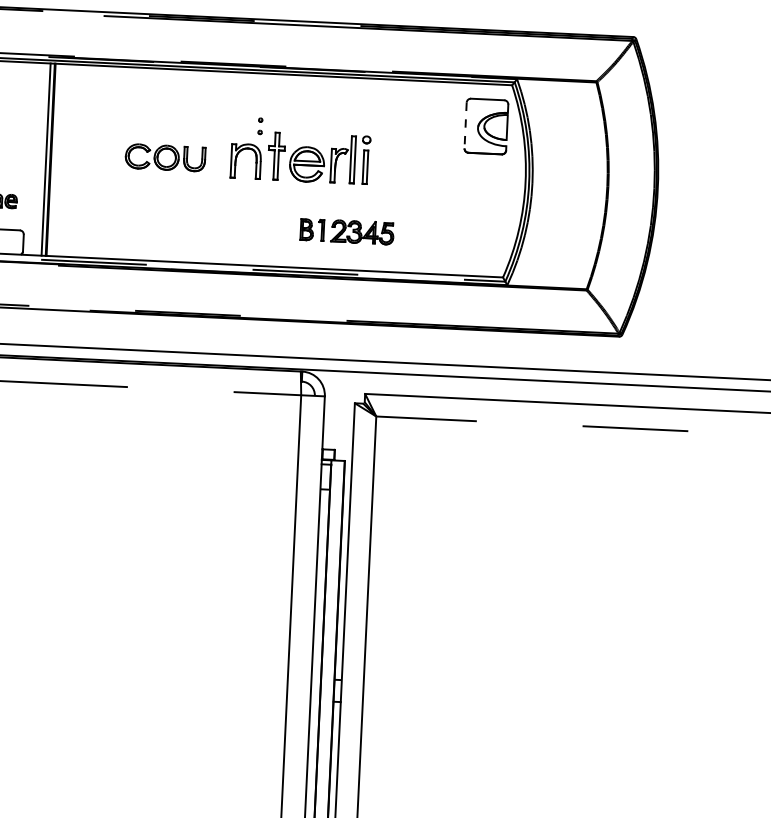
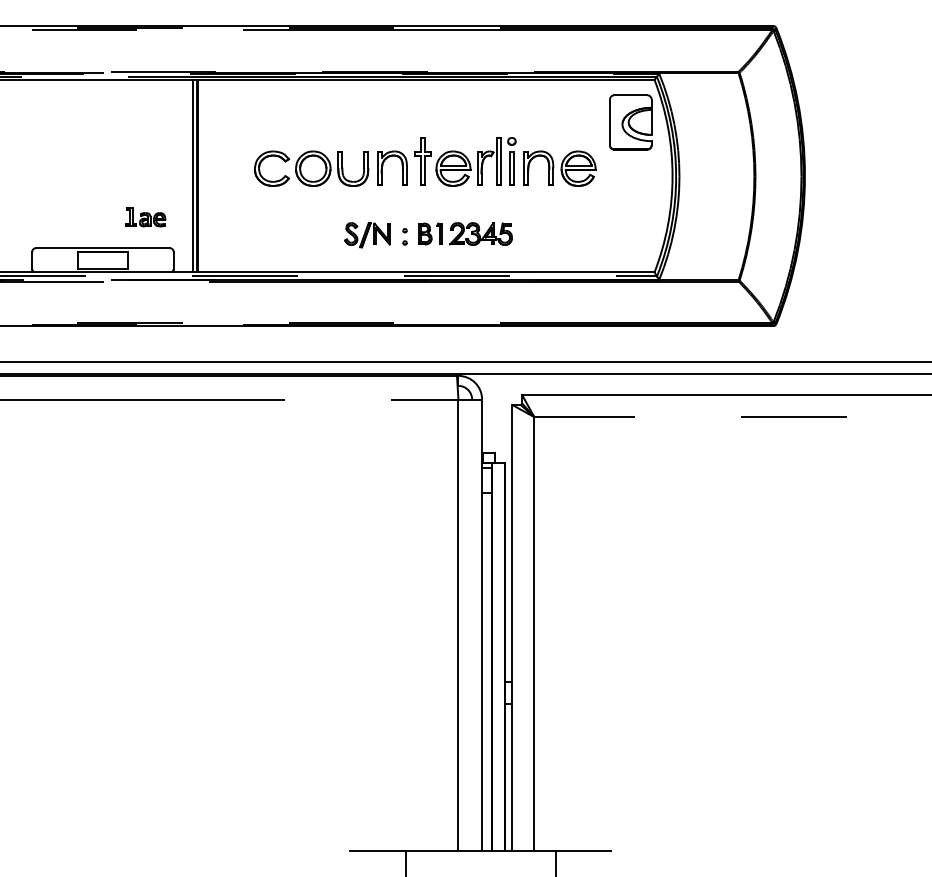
part: (259, 125) -> (404, 236), moved
line: (465, 125) -> (609, 122), dashed -> solid
part: (165, 157) -> (311, 168), size x1.43
part: (413, 169) -> (559, 168), added
part: (218, 226) -> (367, 234), added
part: (347, 231) -> (465, 233), moved

